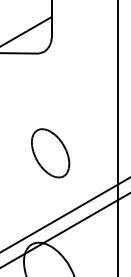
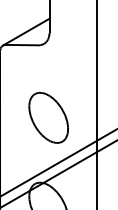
part: (50, 152) -> (48, 117), size x1.43

